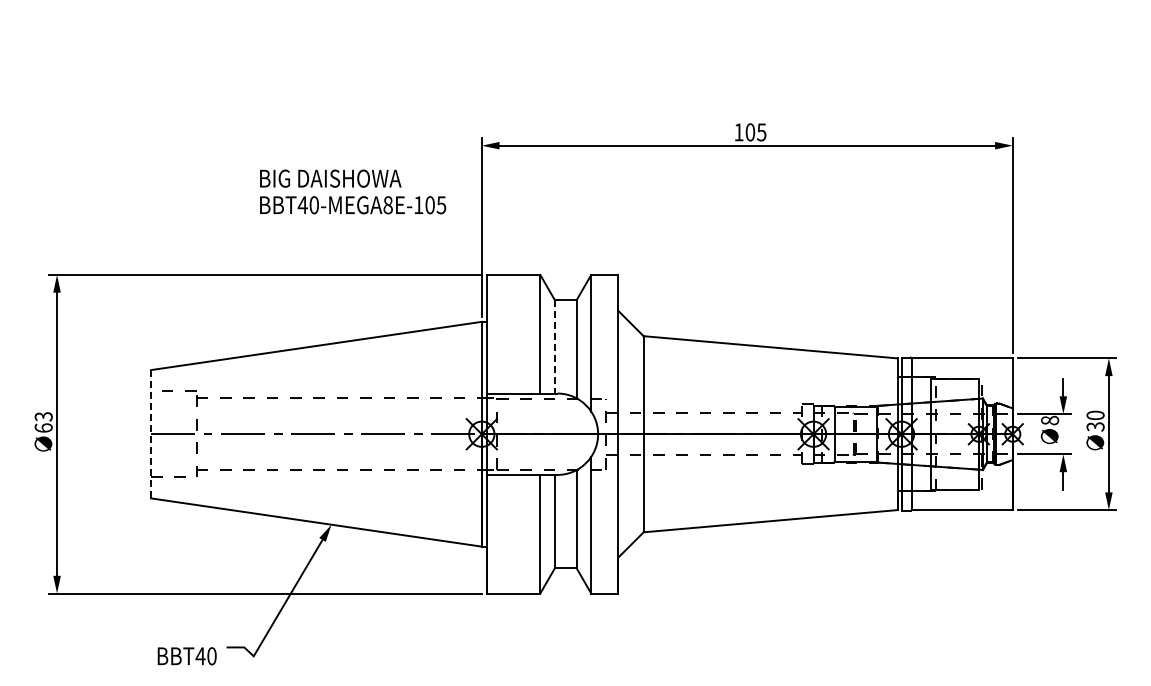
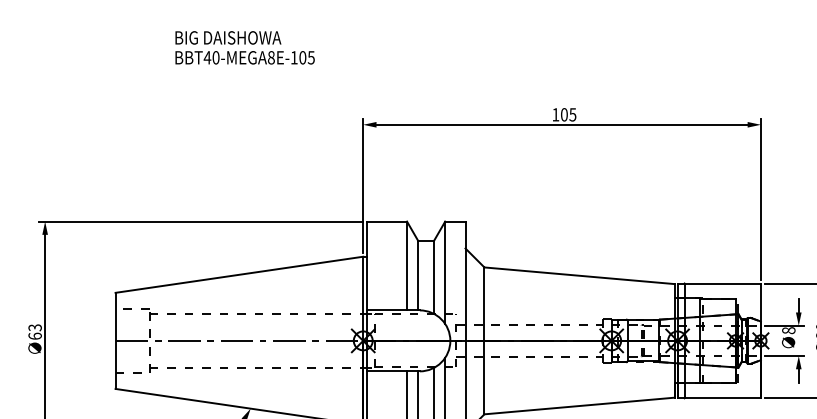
text: (353, 191) -> (245, 47), moved
line: (554, 346) -> (417, 275), dashed -> solid
line: (151, 433) -> (115, 340), dashed -> solid

